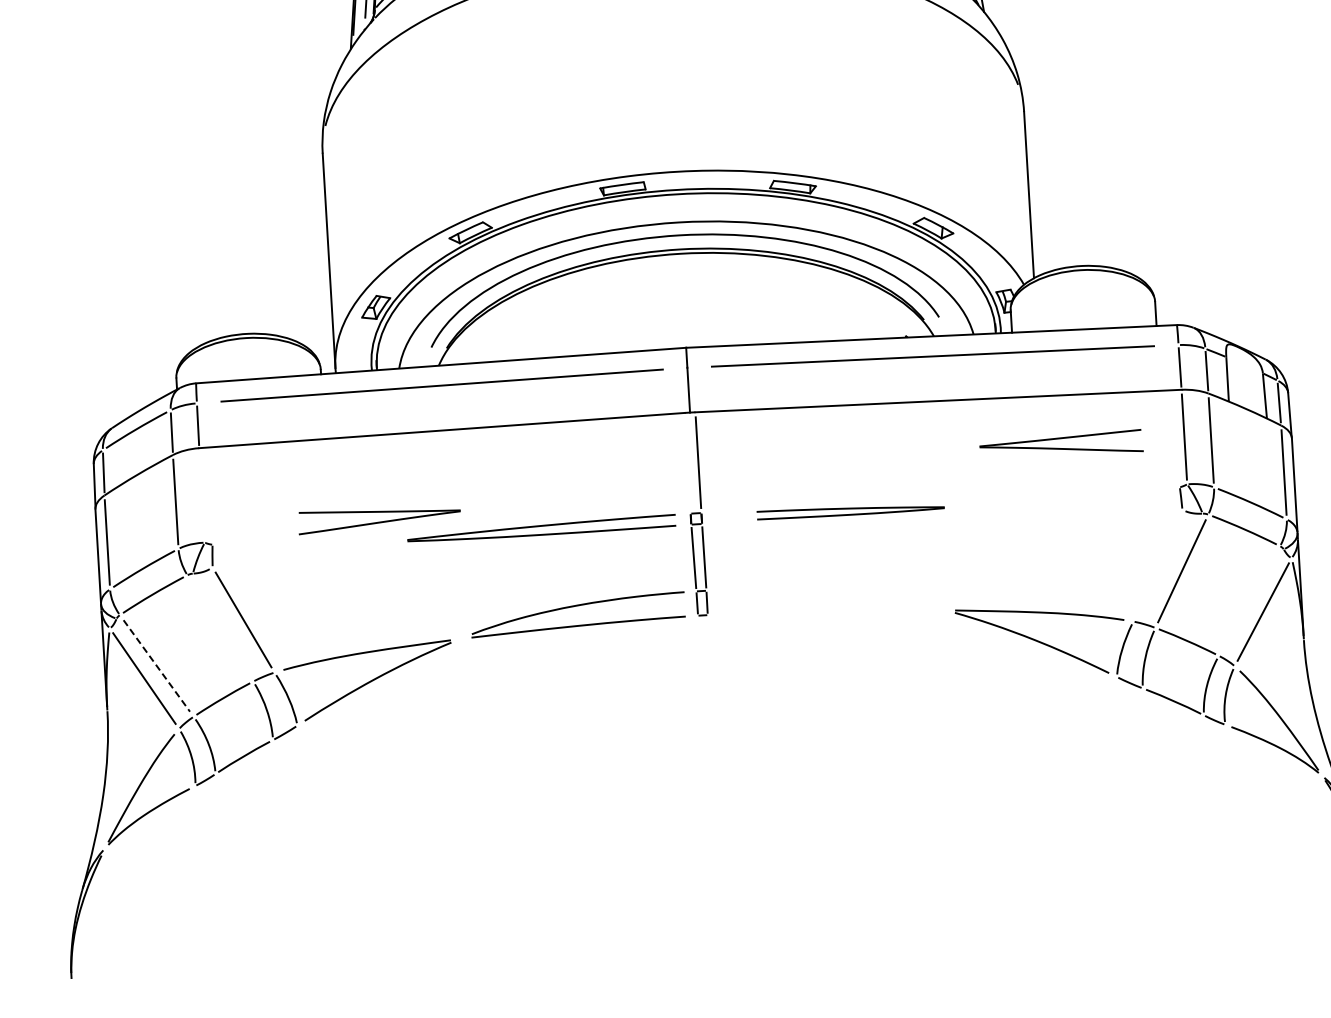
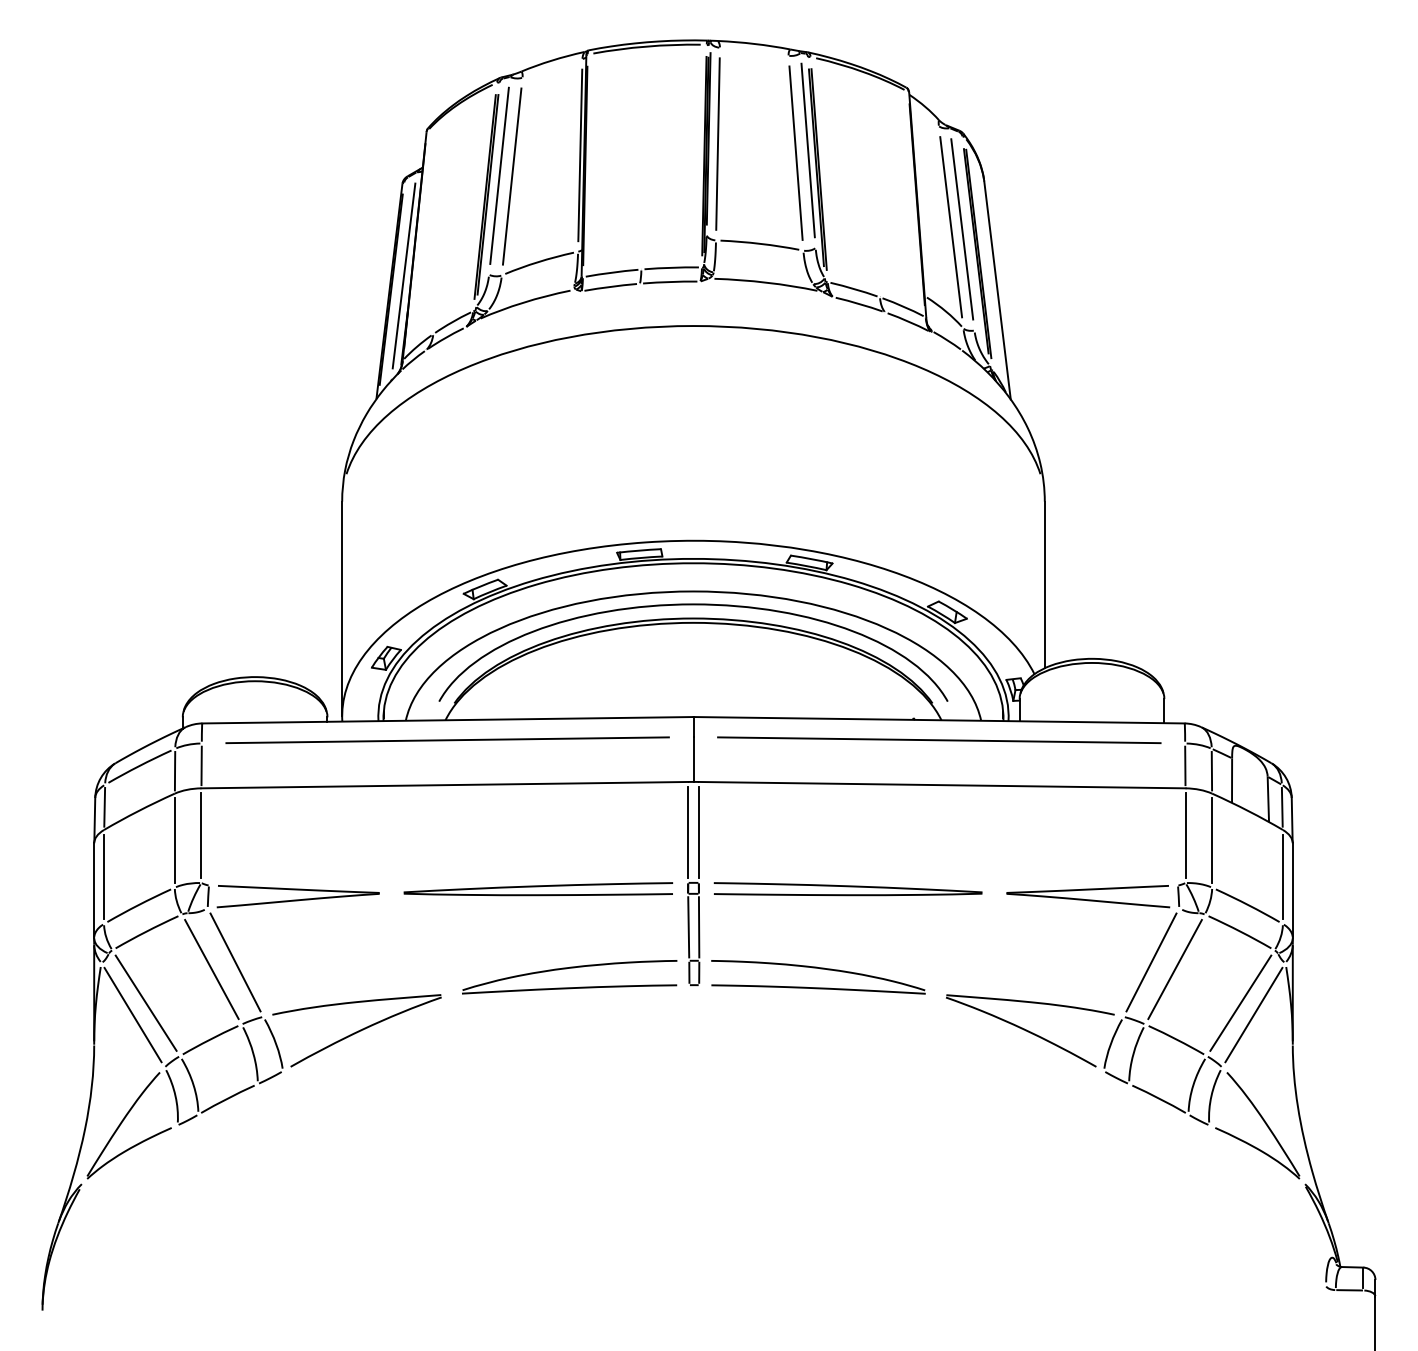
part: (1061, 445) -> (1088, 896), moved
line: (688, 463) -> (688, 832), added
line: (202, 495) -> (201, 835), added
part: (850, 510) -> (847, 889), size x1.43
part: (378, 518) -> (297, 896), moved
line: (1157, 565) -> (1151, 962), added
part: (827, 592) -> (820, 969), added
line: (1249, 600) -> (1240, 1002), added
line: (220, 628) -> (211, 969), added
line: (157, 666) -> (146, 1003), dashed -> solid

